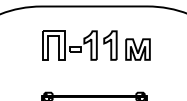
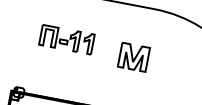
part: (79, 45) -> (66, 39), size x0.6

